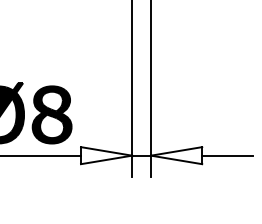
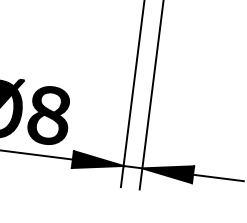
fill: (106, 155) -> (98, 162), added
fill: (176, 155) -> (167, 171), added

